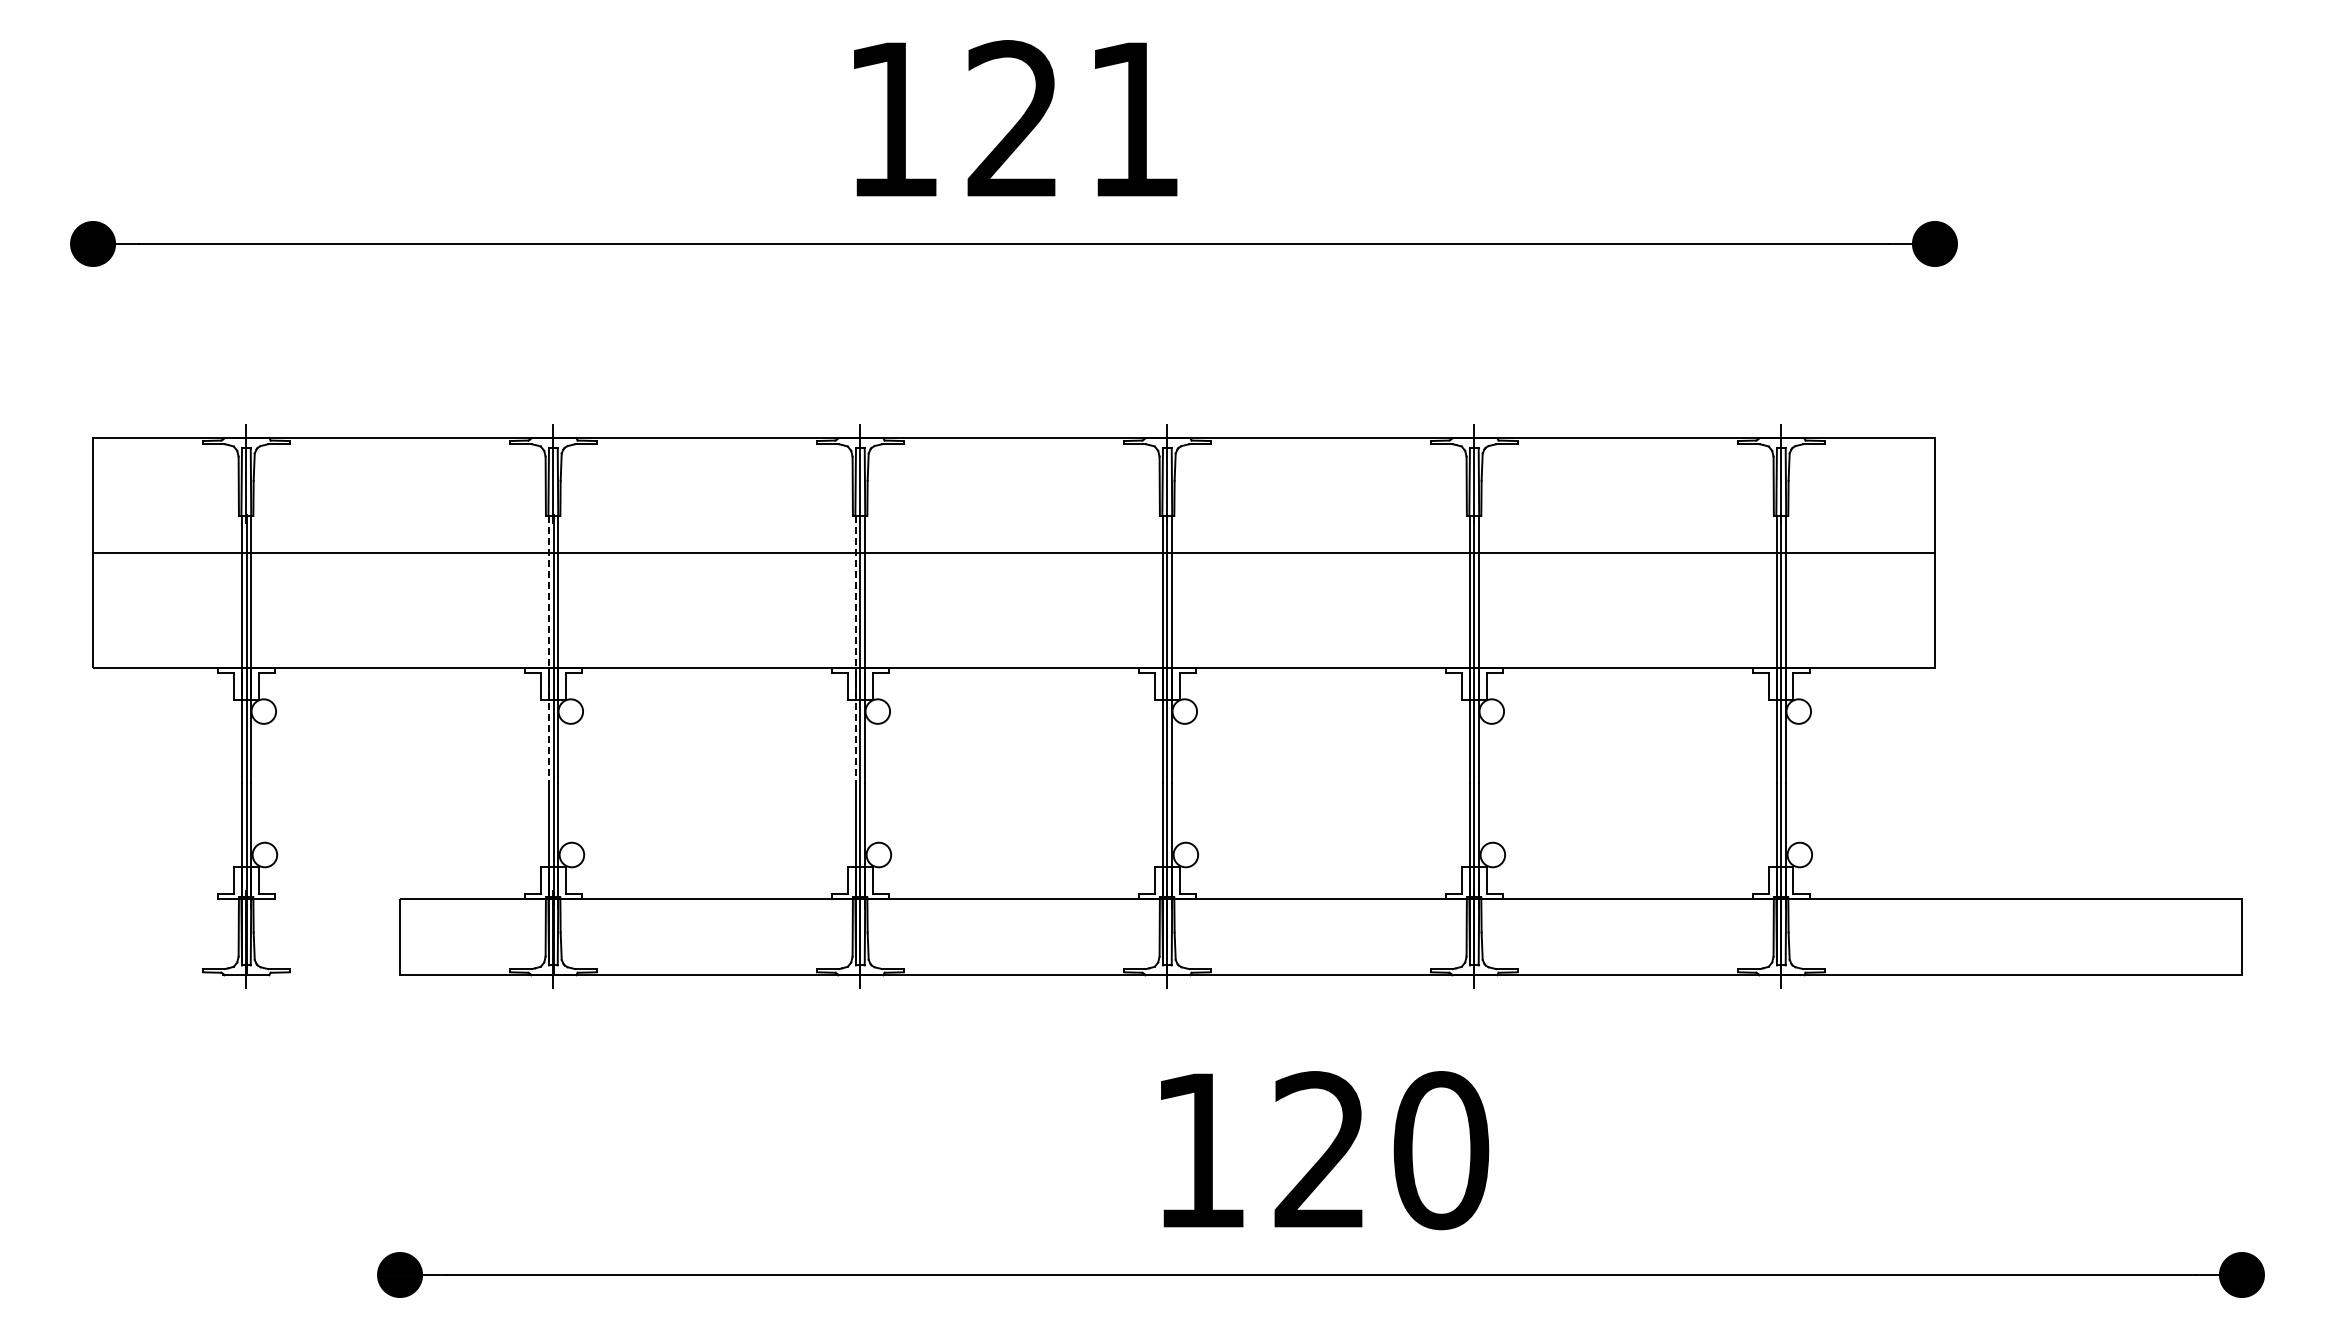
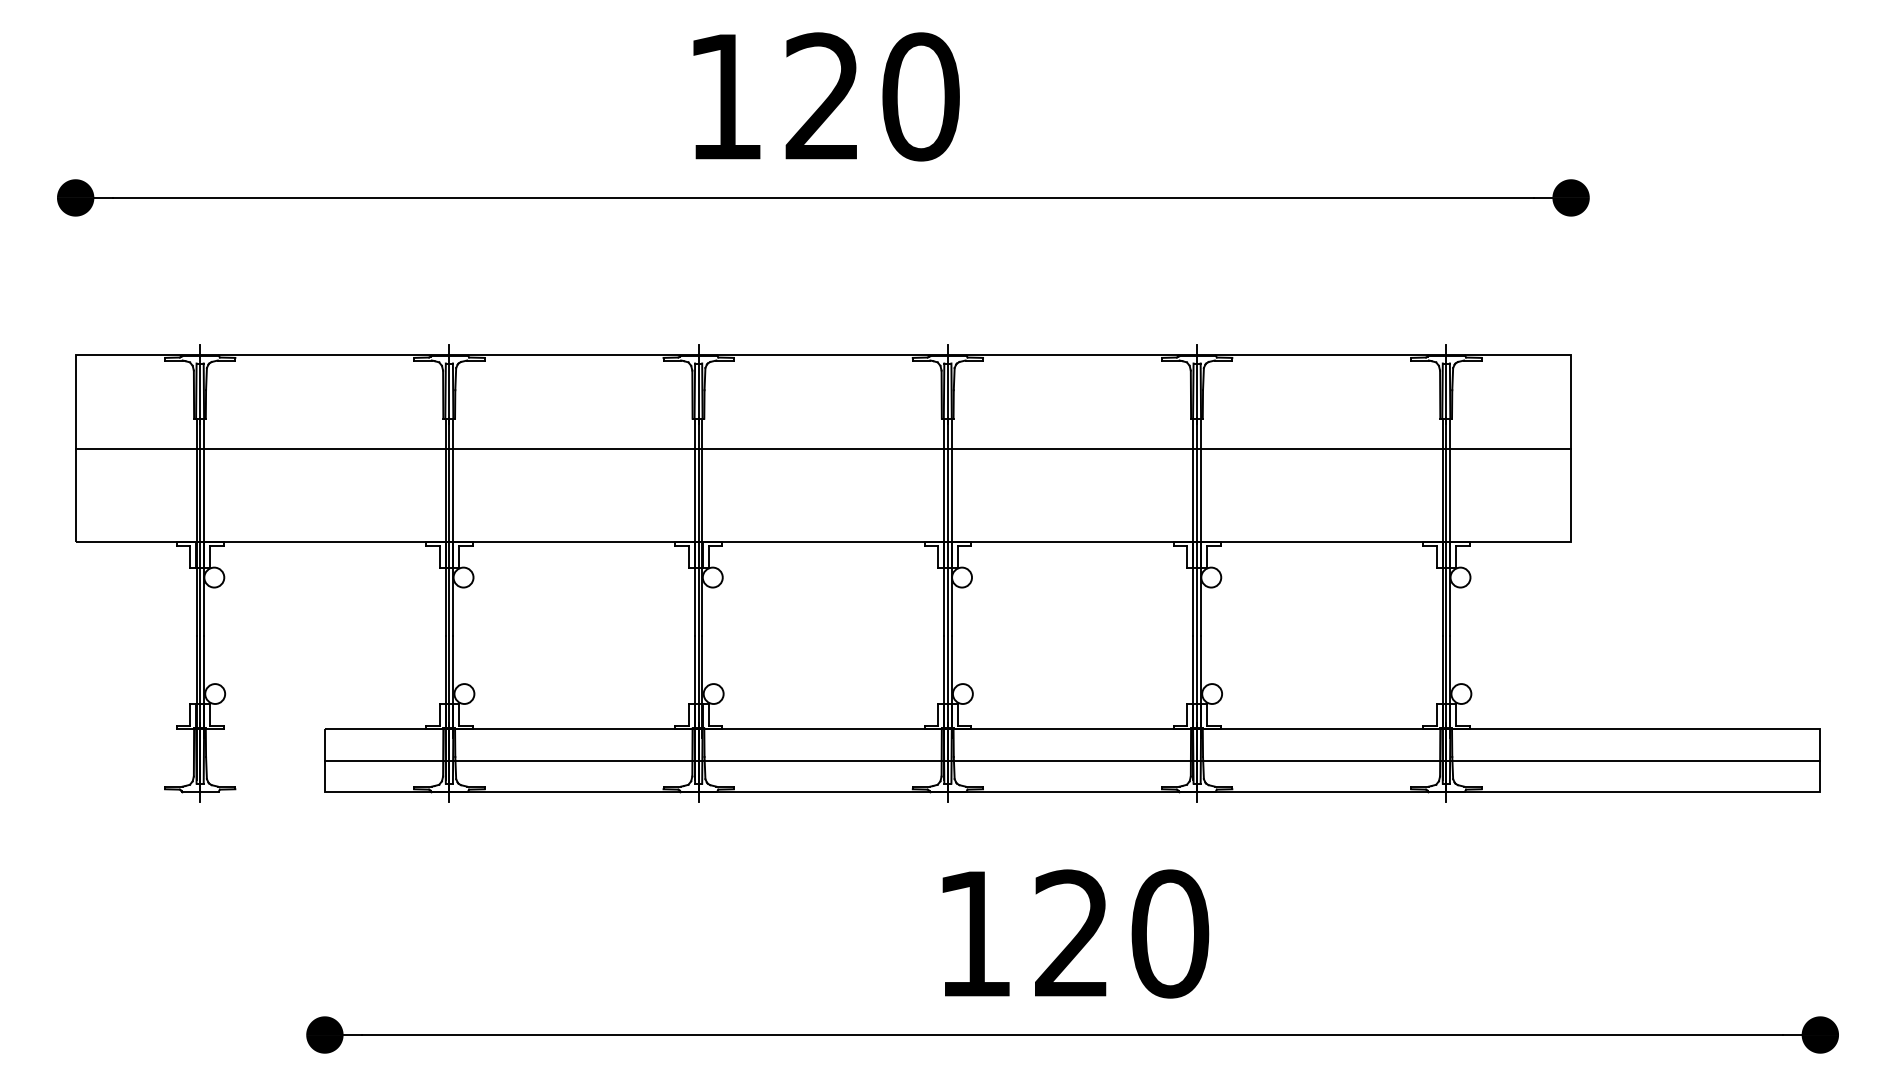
text: (1134, 119) -> (921, 96), 121 -> 120
line: (548, 649) -> (445, 527), dashed -> solid
line: (855, 649) -> (694, 527), dashed -> solid
line: (1320, 936) -> (1072, 760), added

